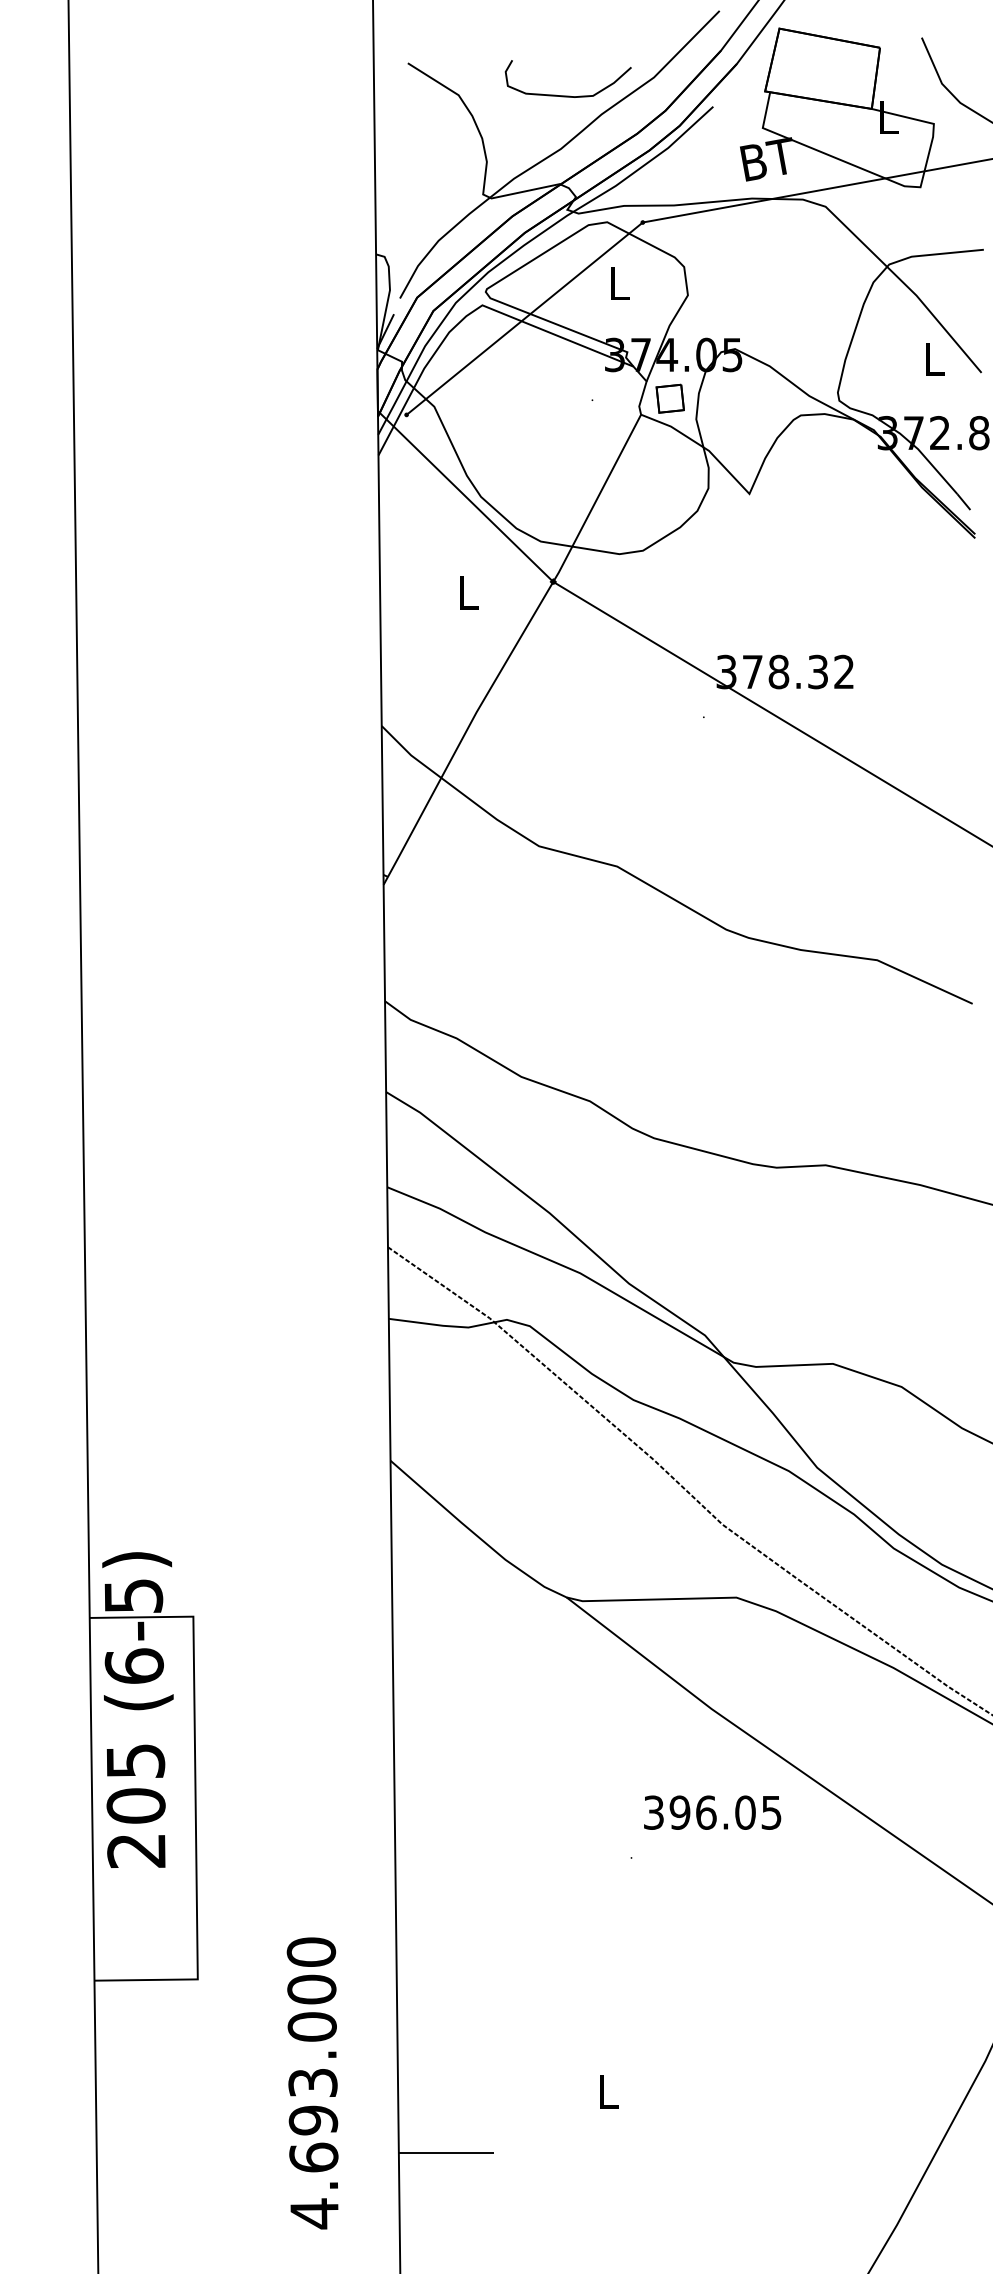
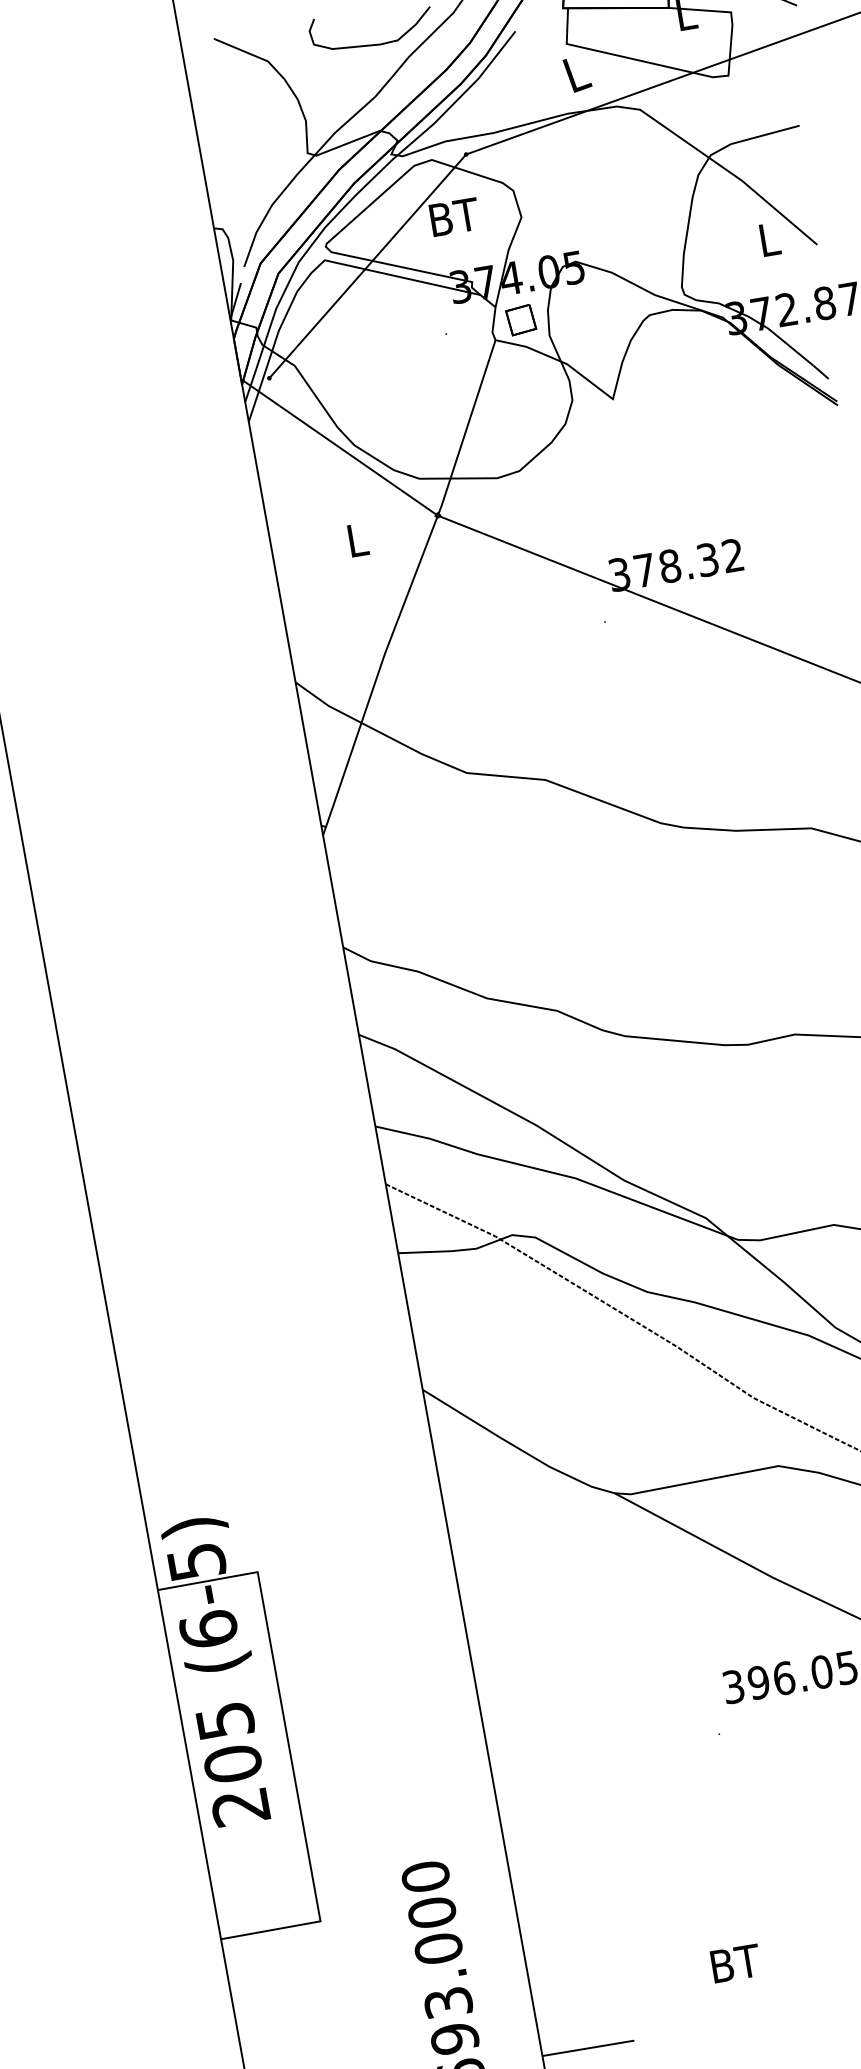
text: (766, 159) -> (575, 73), BT -> L
text: (620, 283) -> (454, 216), L -> BT
text: (609, 2091) -> (735, 1963), L -> BT

